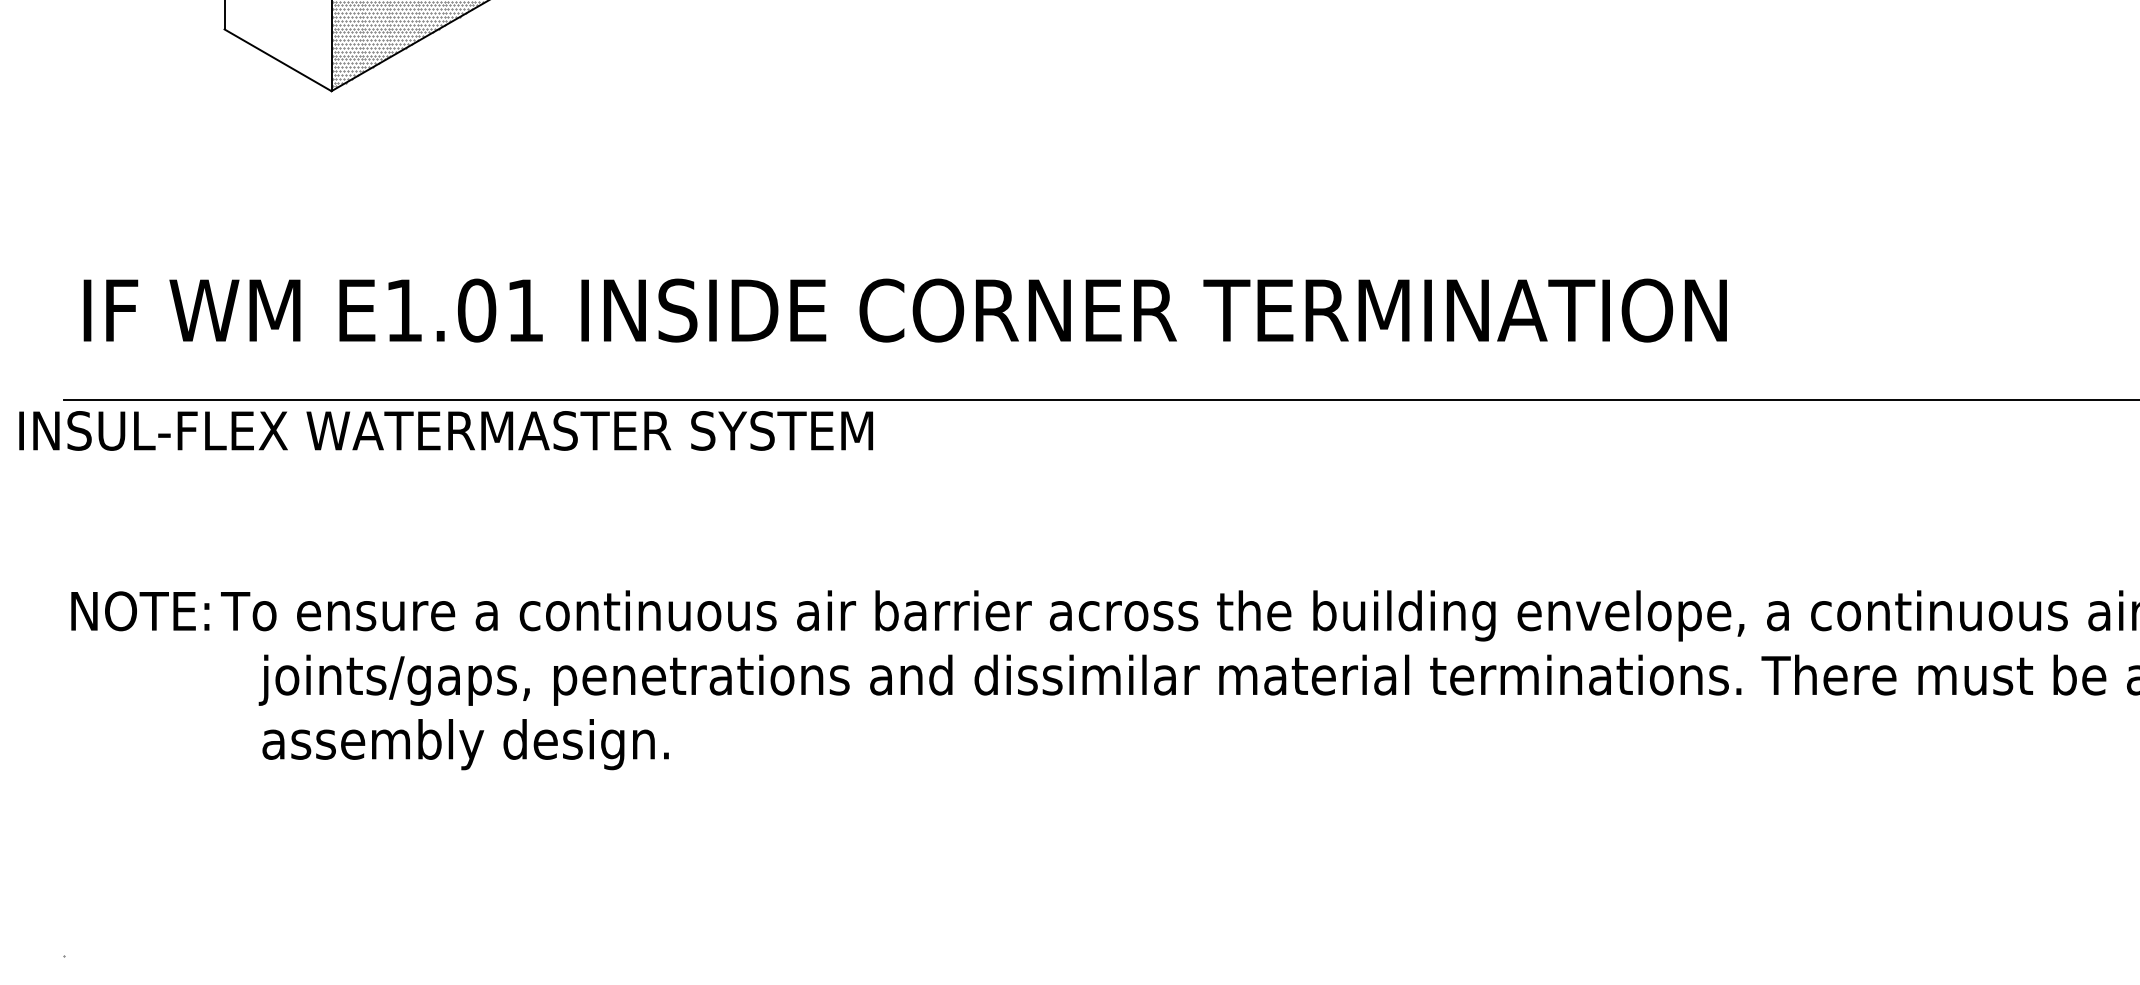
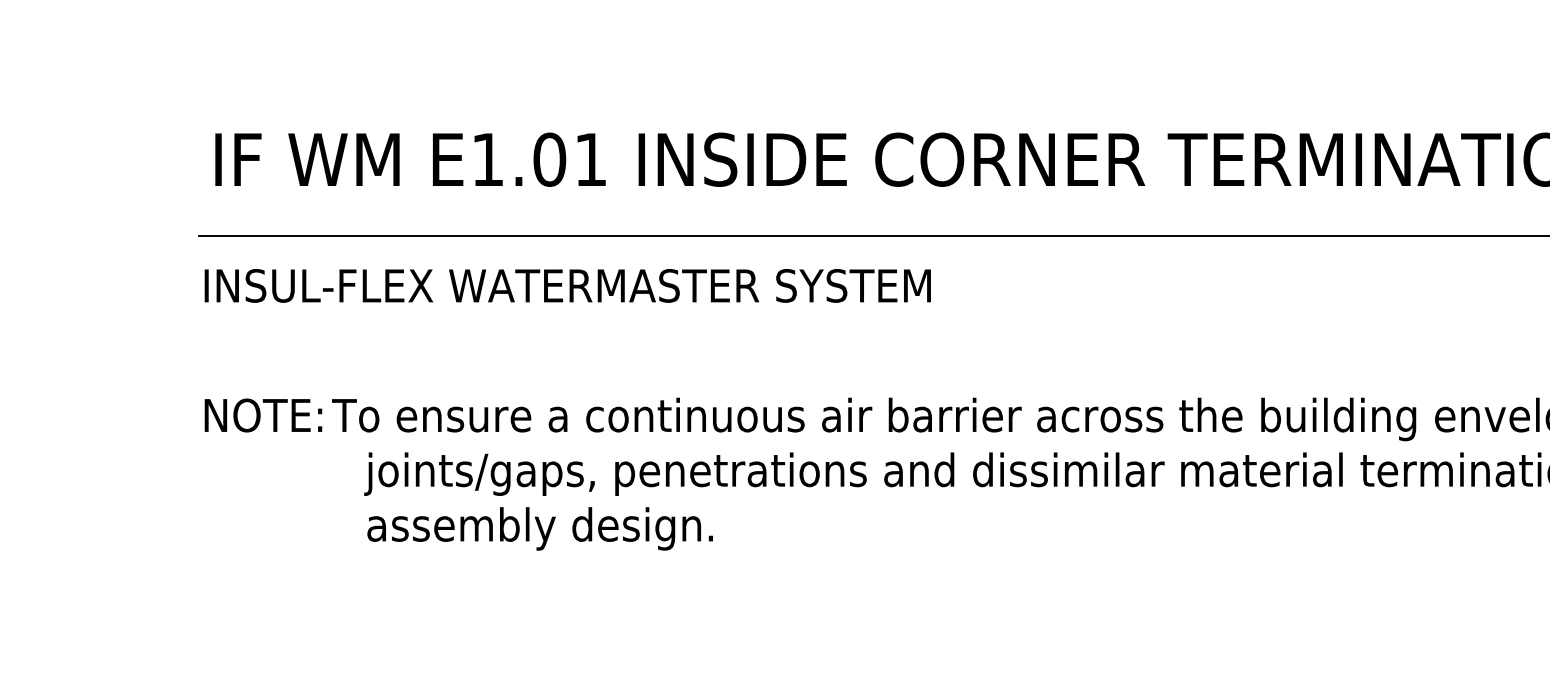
text: (445, 430) -> (567, 285), moved

